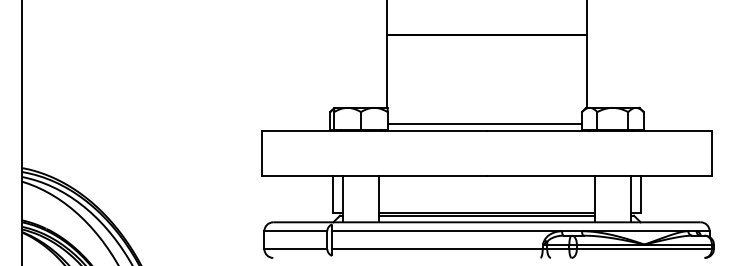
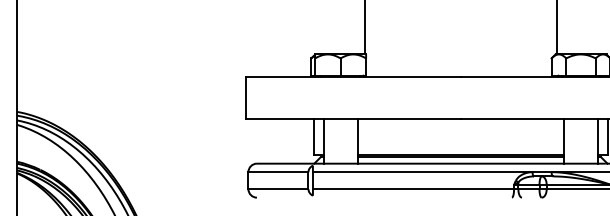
line: (484, 124) -> (458, 70), removed

